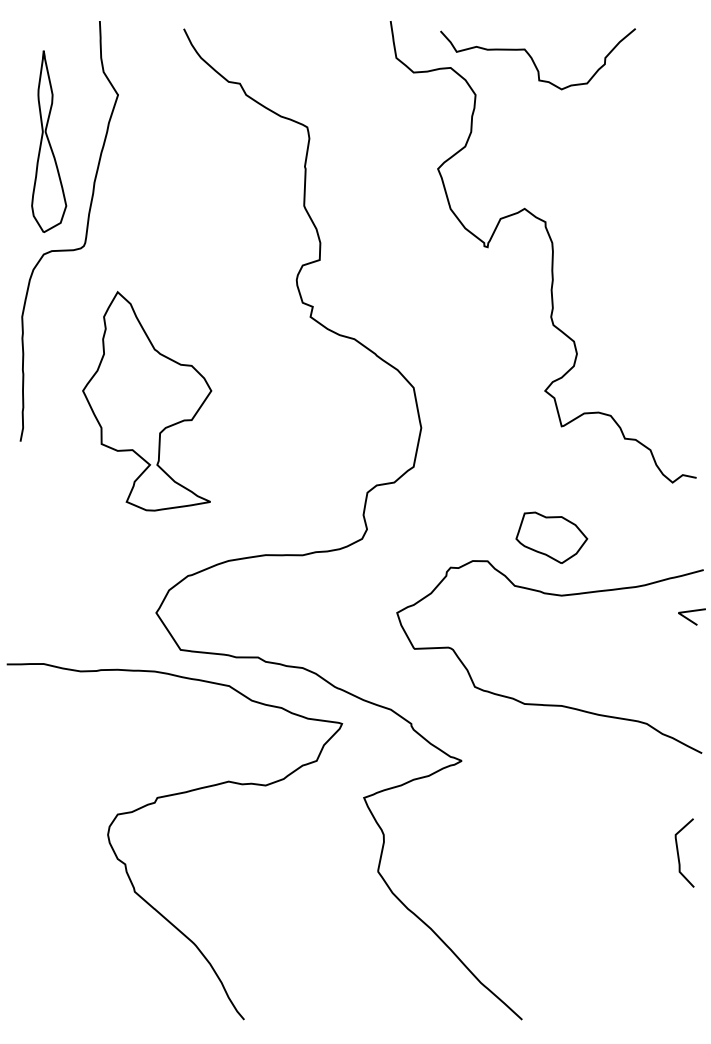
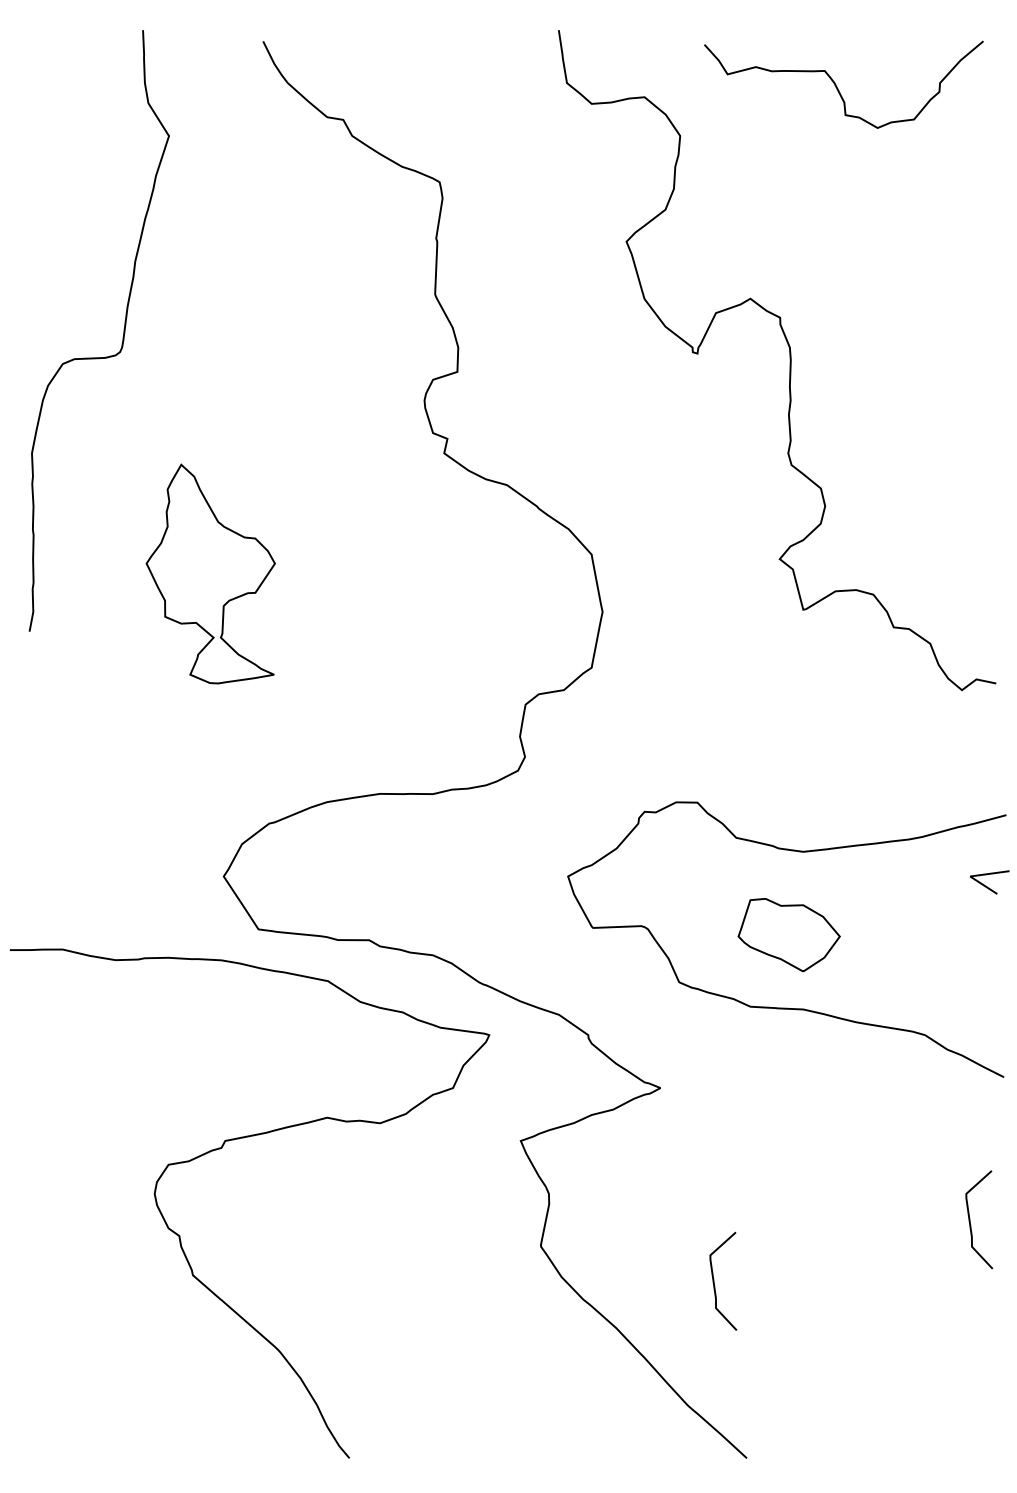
curve: (534, 61) -> (838, 88), moved
part: (49, 141) -> (70, 202), removed
part: (147, 401) -> (211, 574), size x0.7
part: (551, 537) -> (788, 934), moved
curve: (500, 898) -> (715, 1284), added

